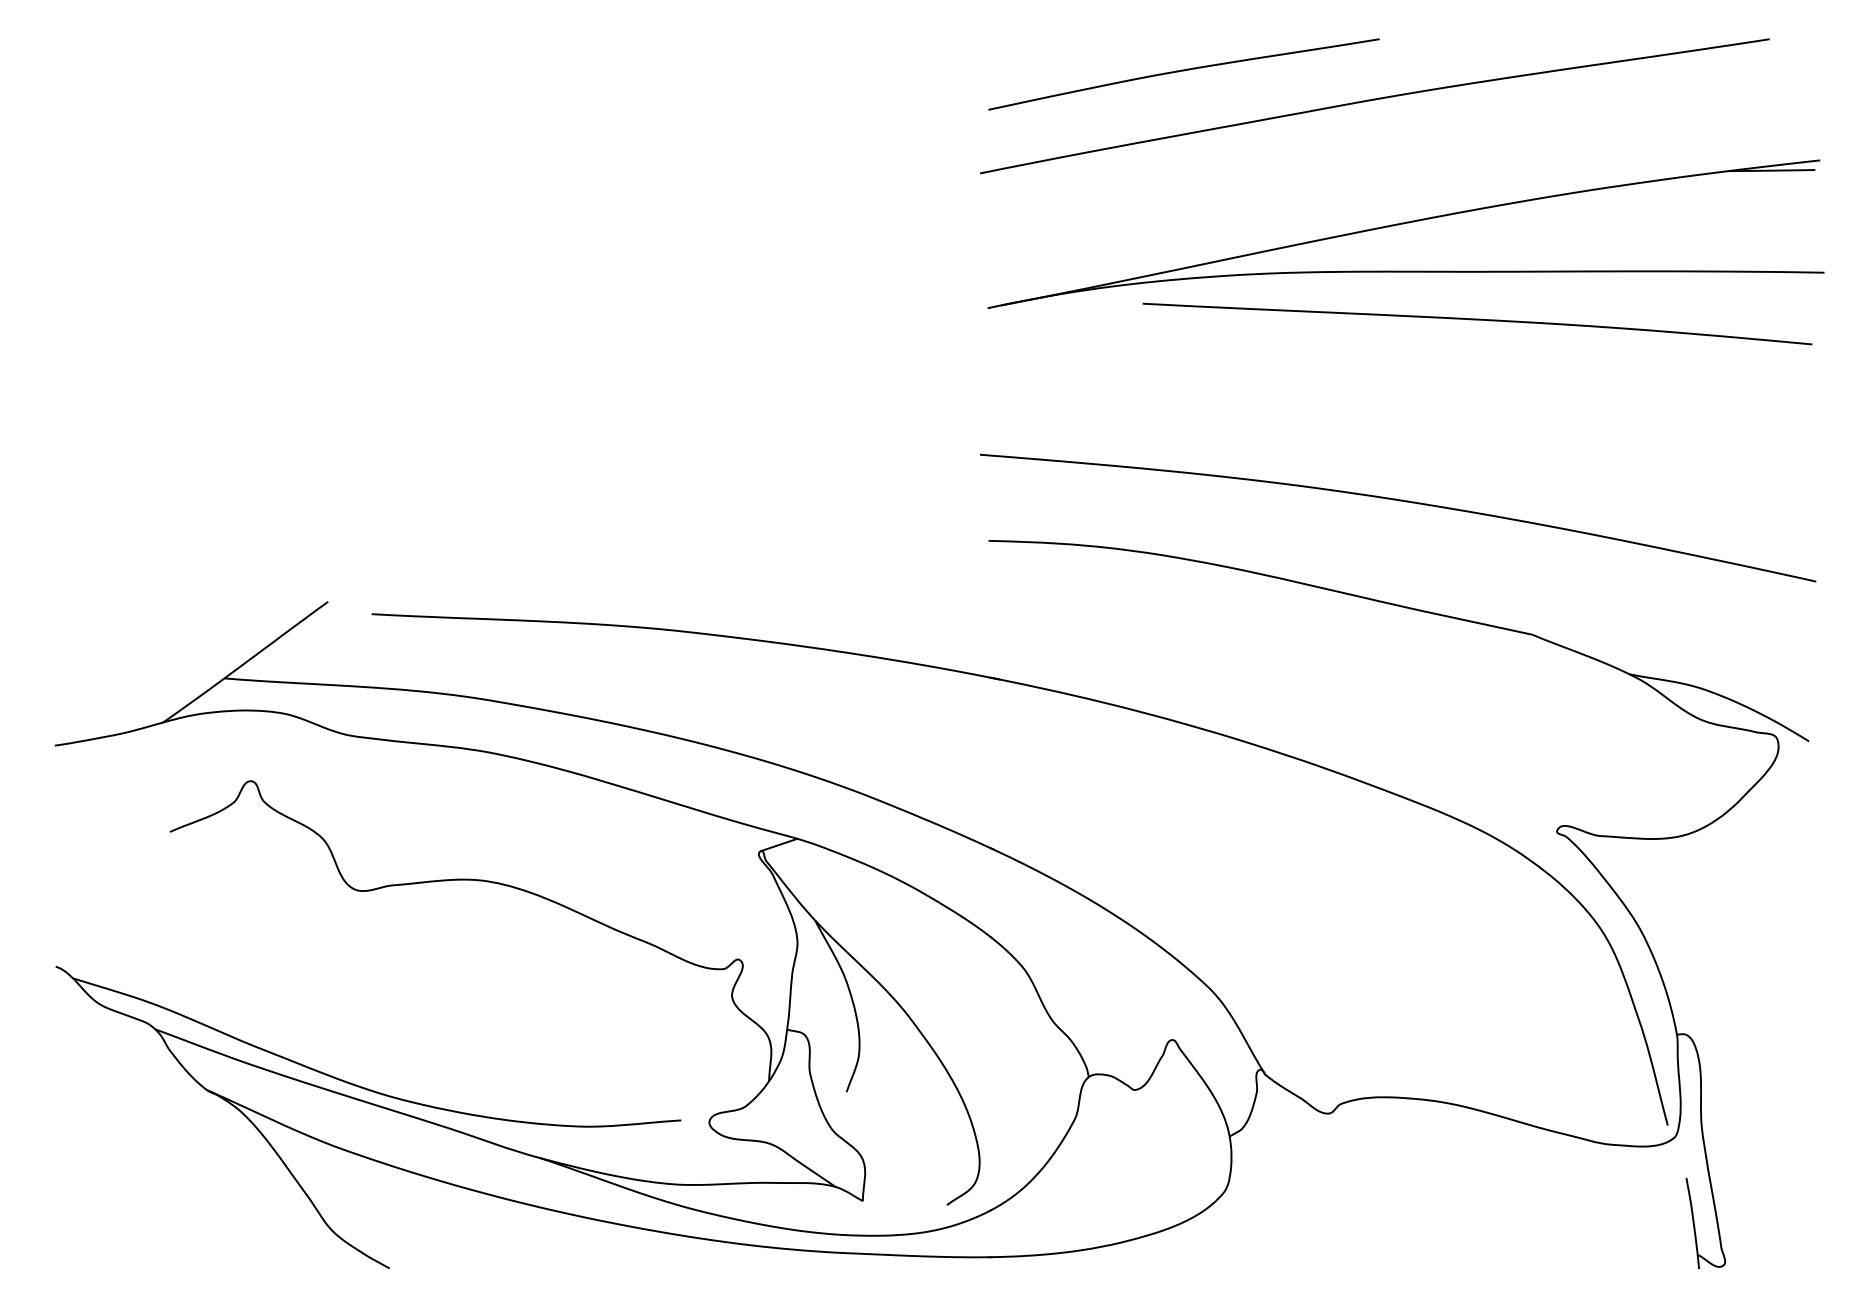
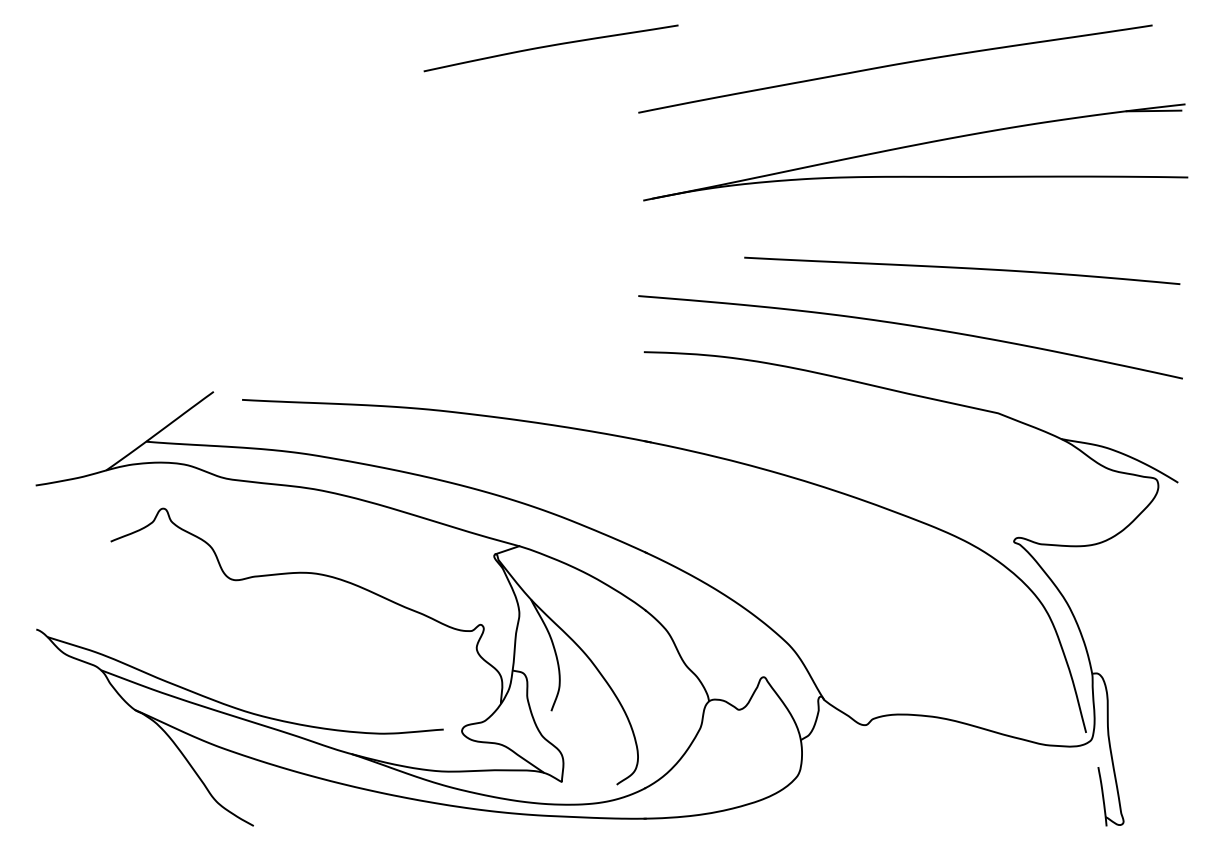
curve: (1183, 71) -> (550, 46), moved
curve: (1477, 320) -> (962, 268), moved

